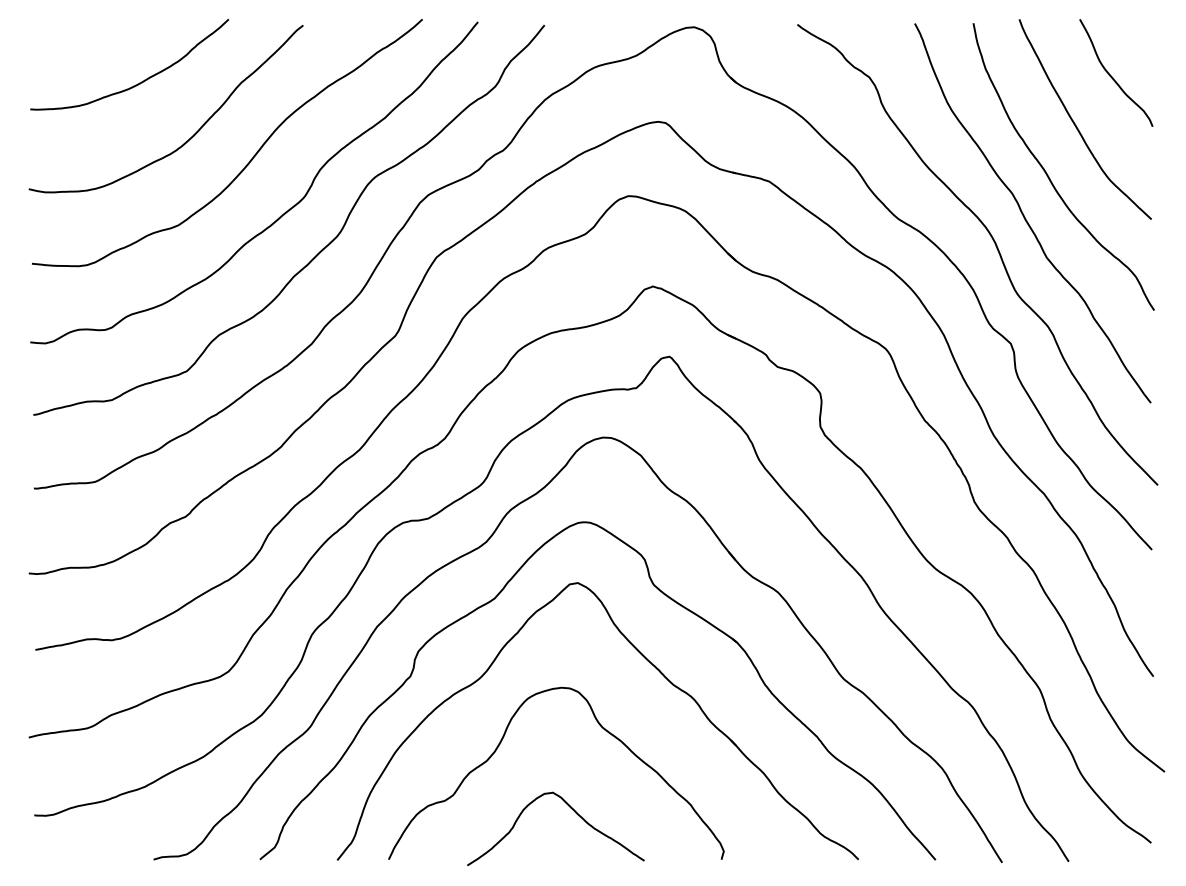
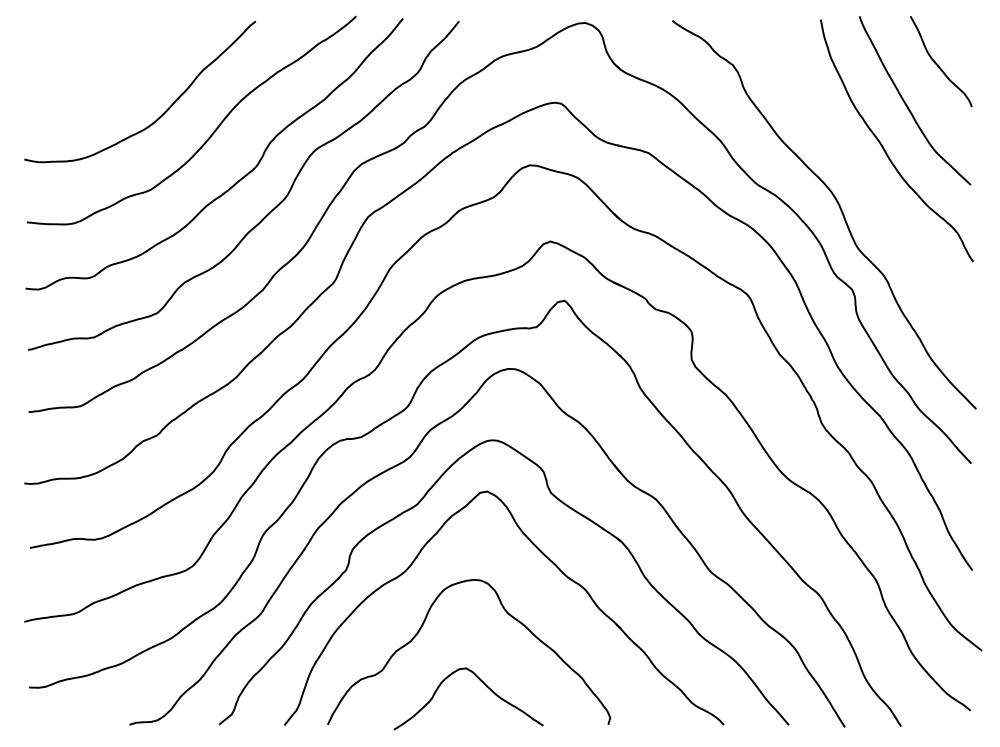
curve: (139, 82) -> (117, 69), removed
curve: (1025, 216) -> (864, 182), removed

